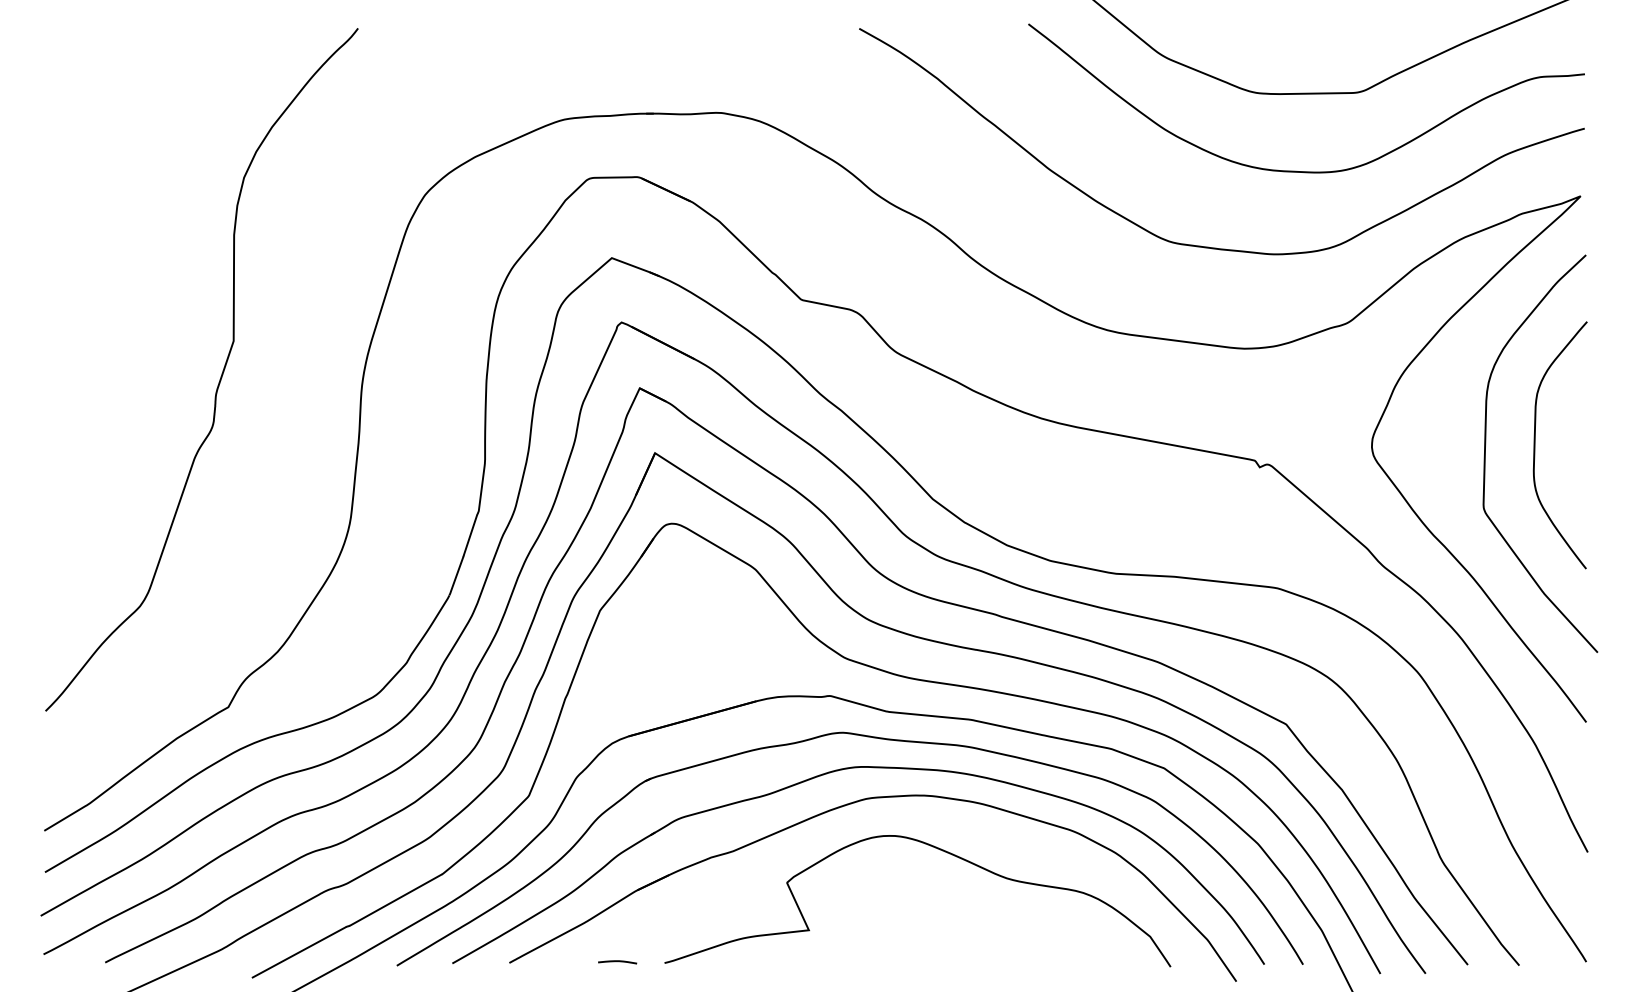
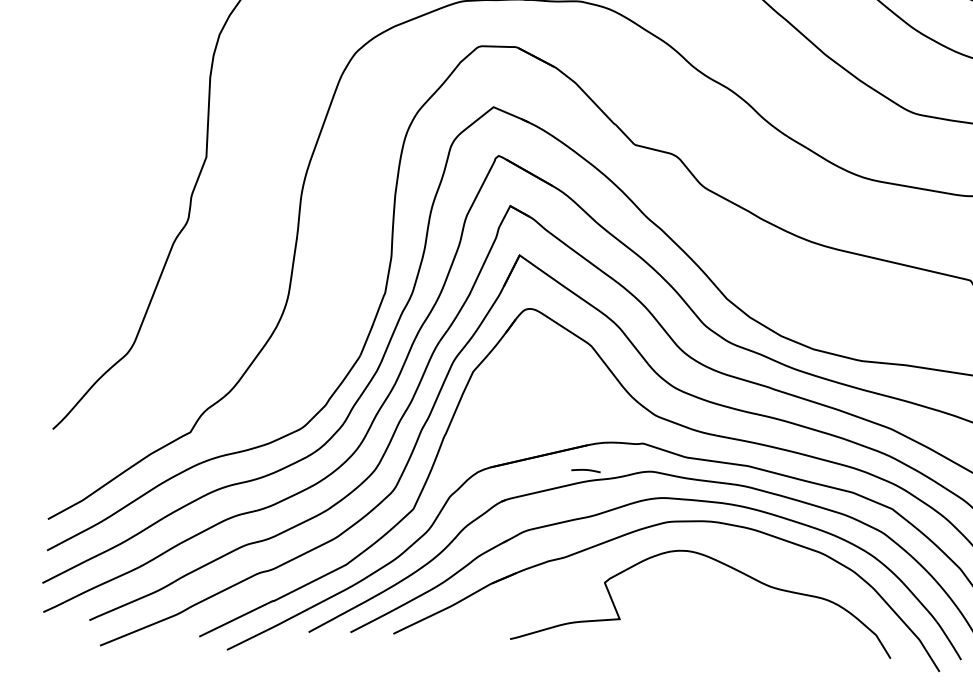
curve: (617, 962) -> (585, 470), moved

